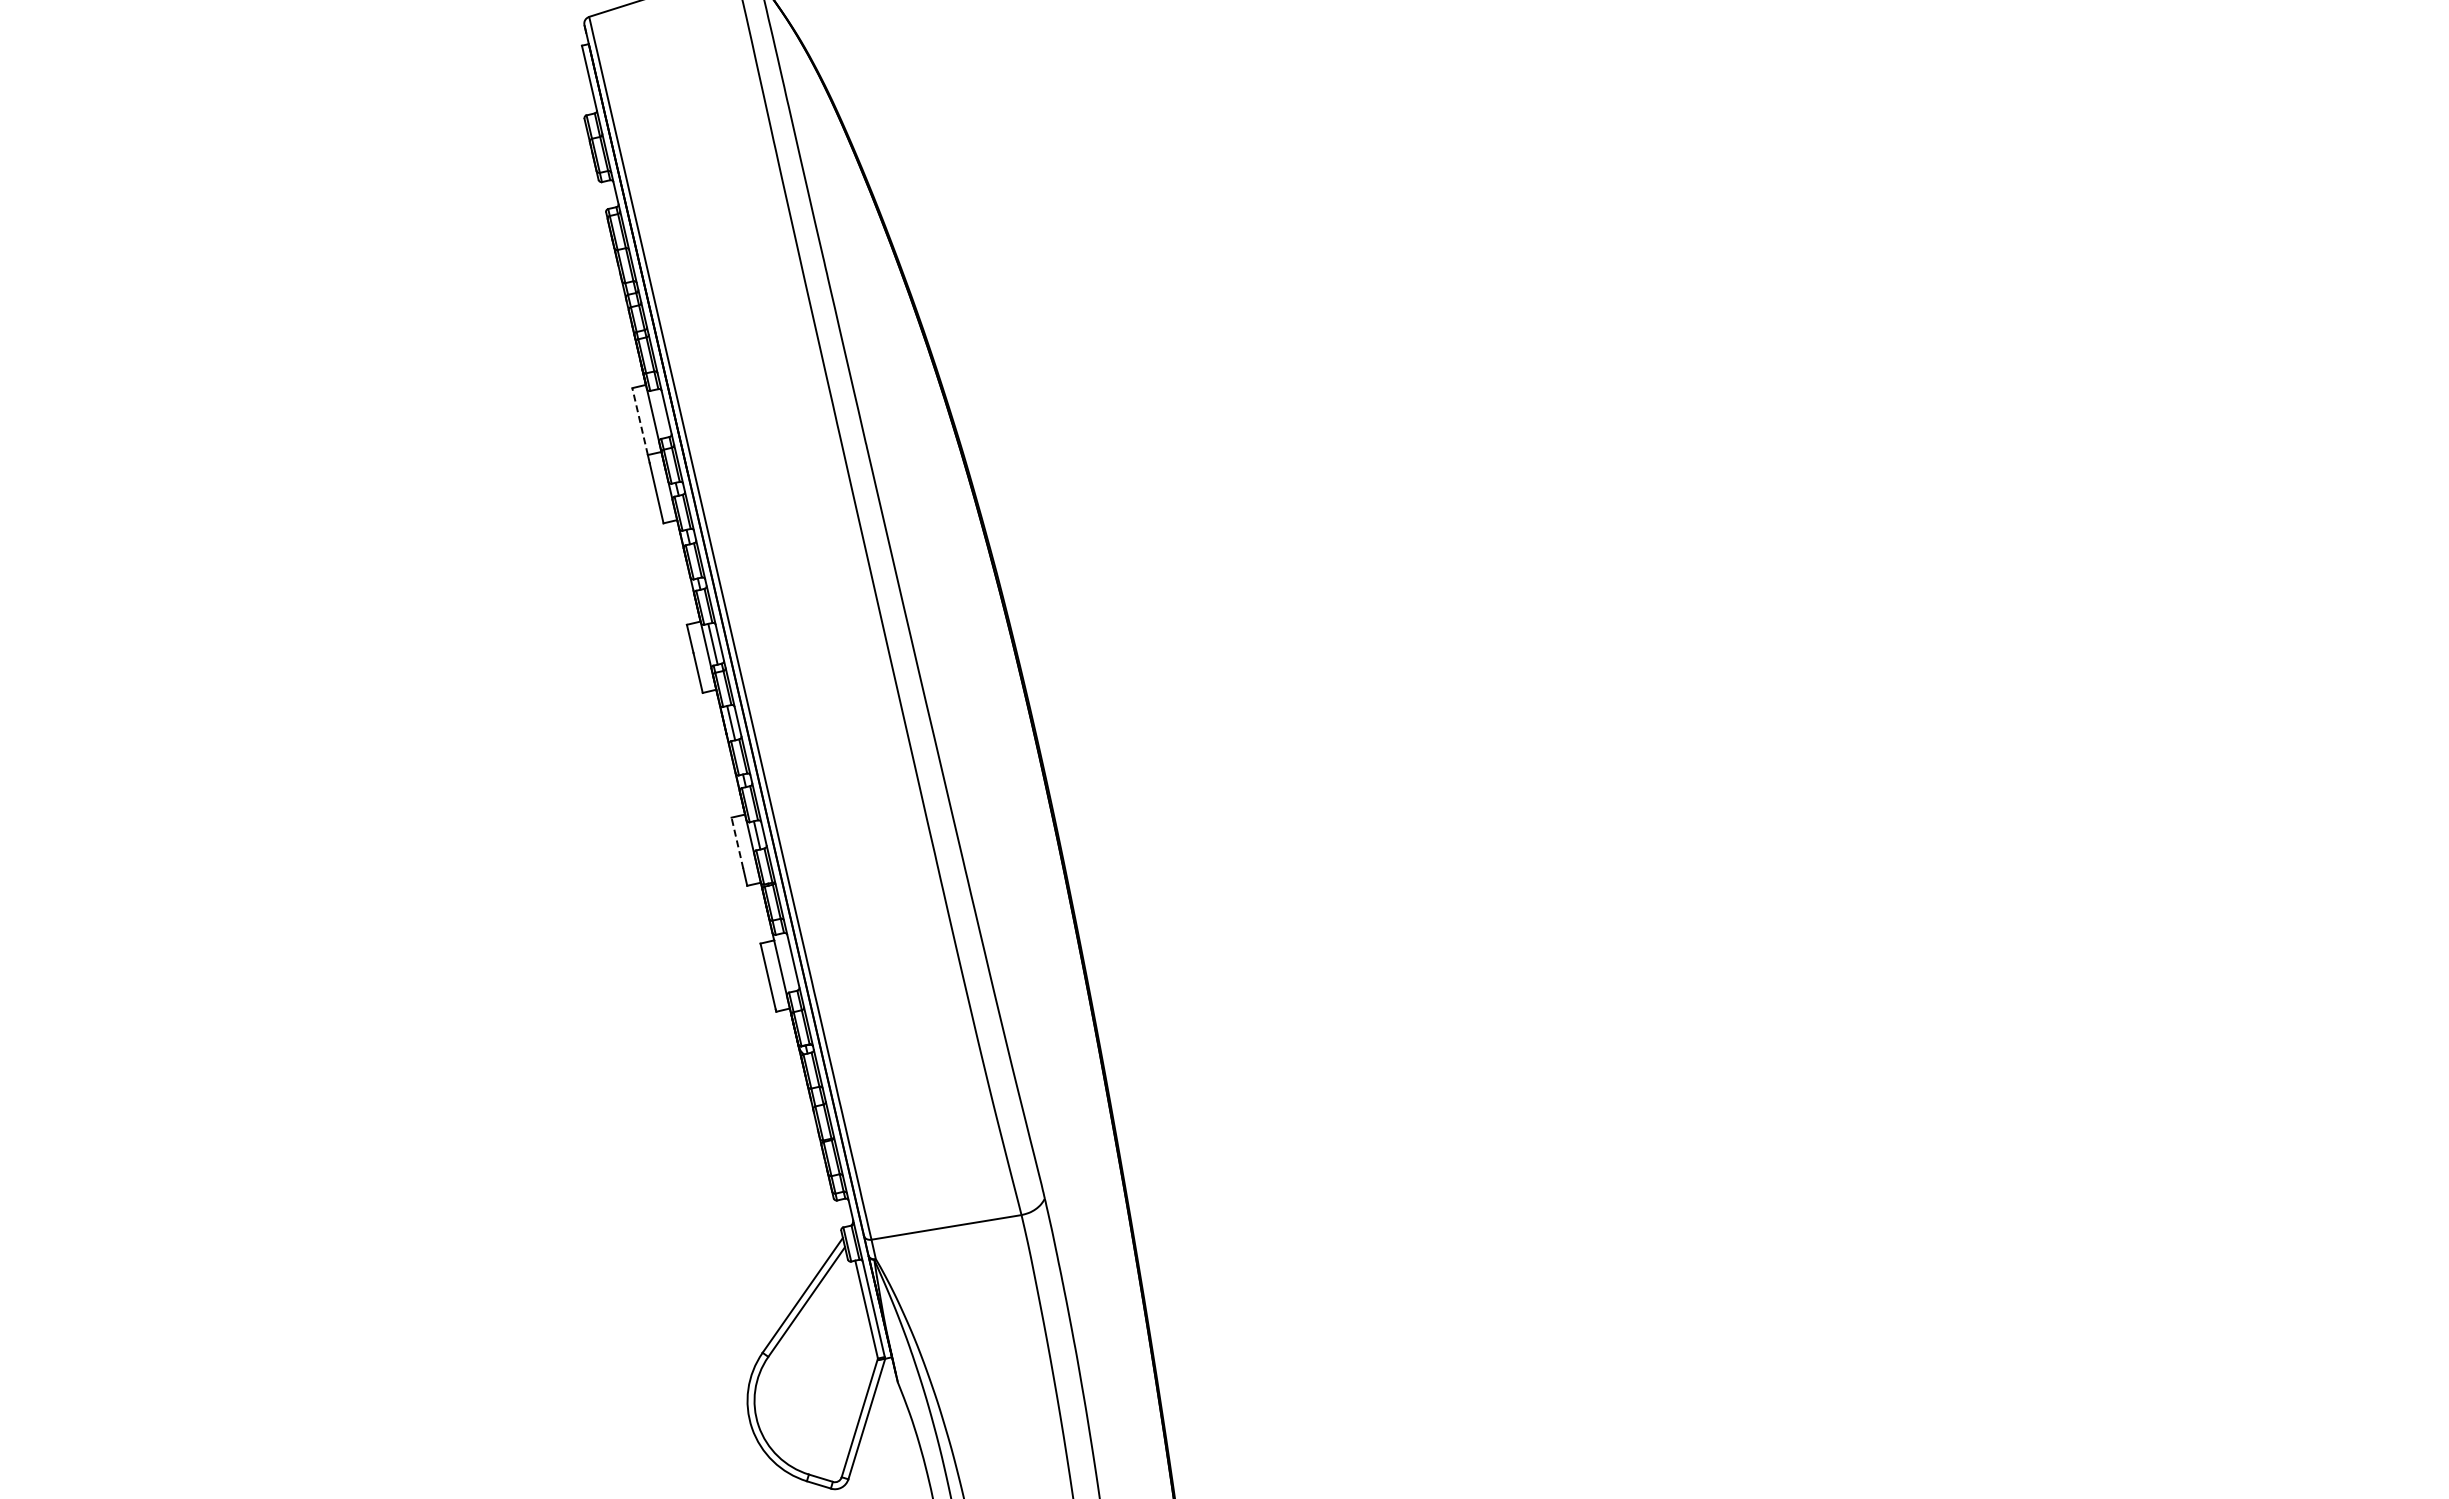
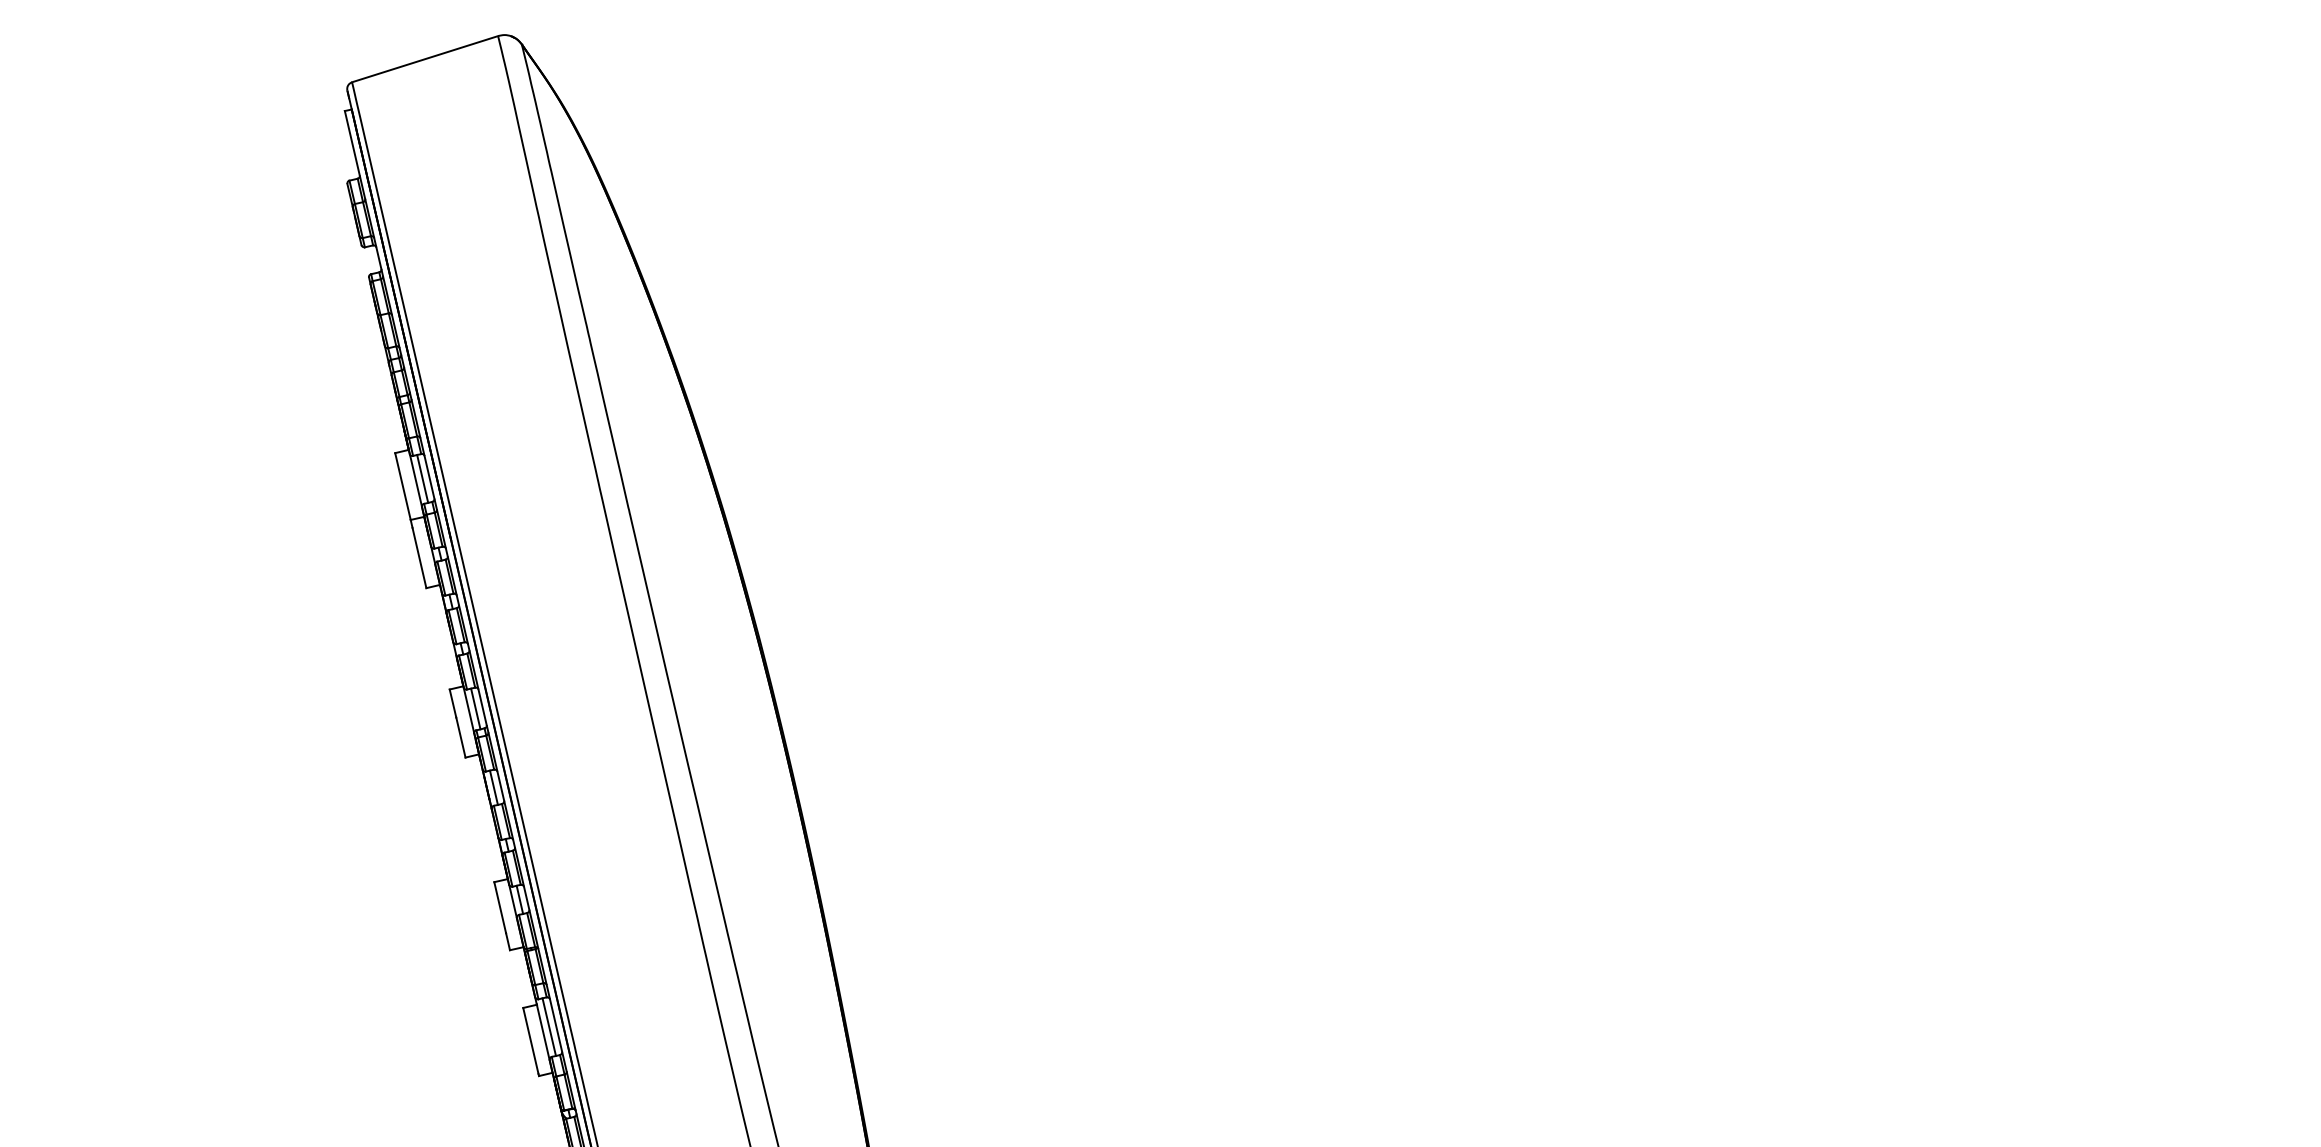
line: (659, 413) -> (422, 478), added
line: (640, 421) -> (403, 486), dashed -> solid
line: (737, 842) -> (500, 906), dashed -> solid
line: (786, 962) -> (549, 1026), added

